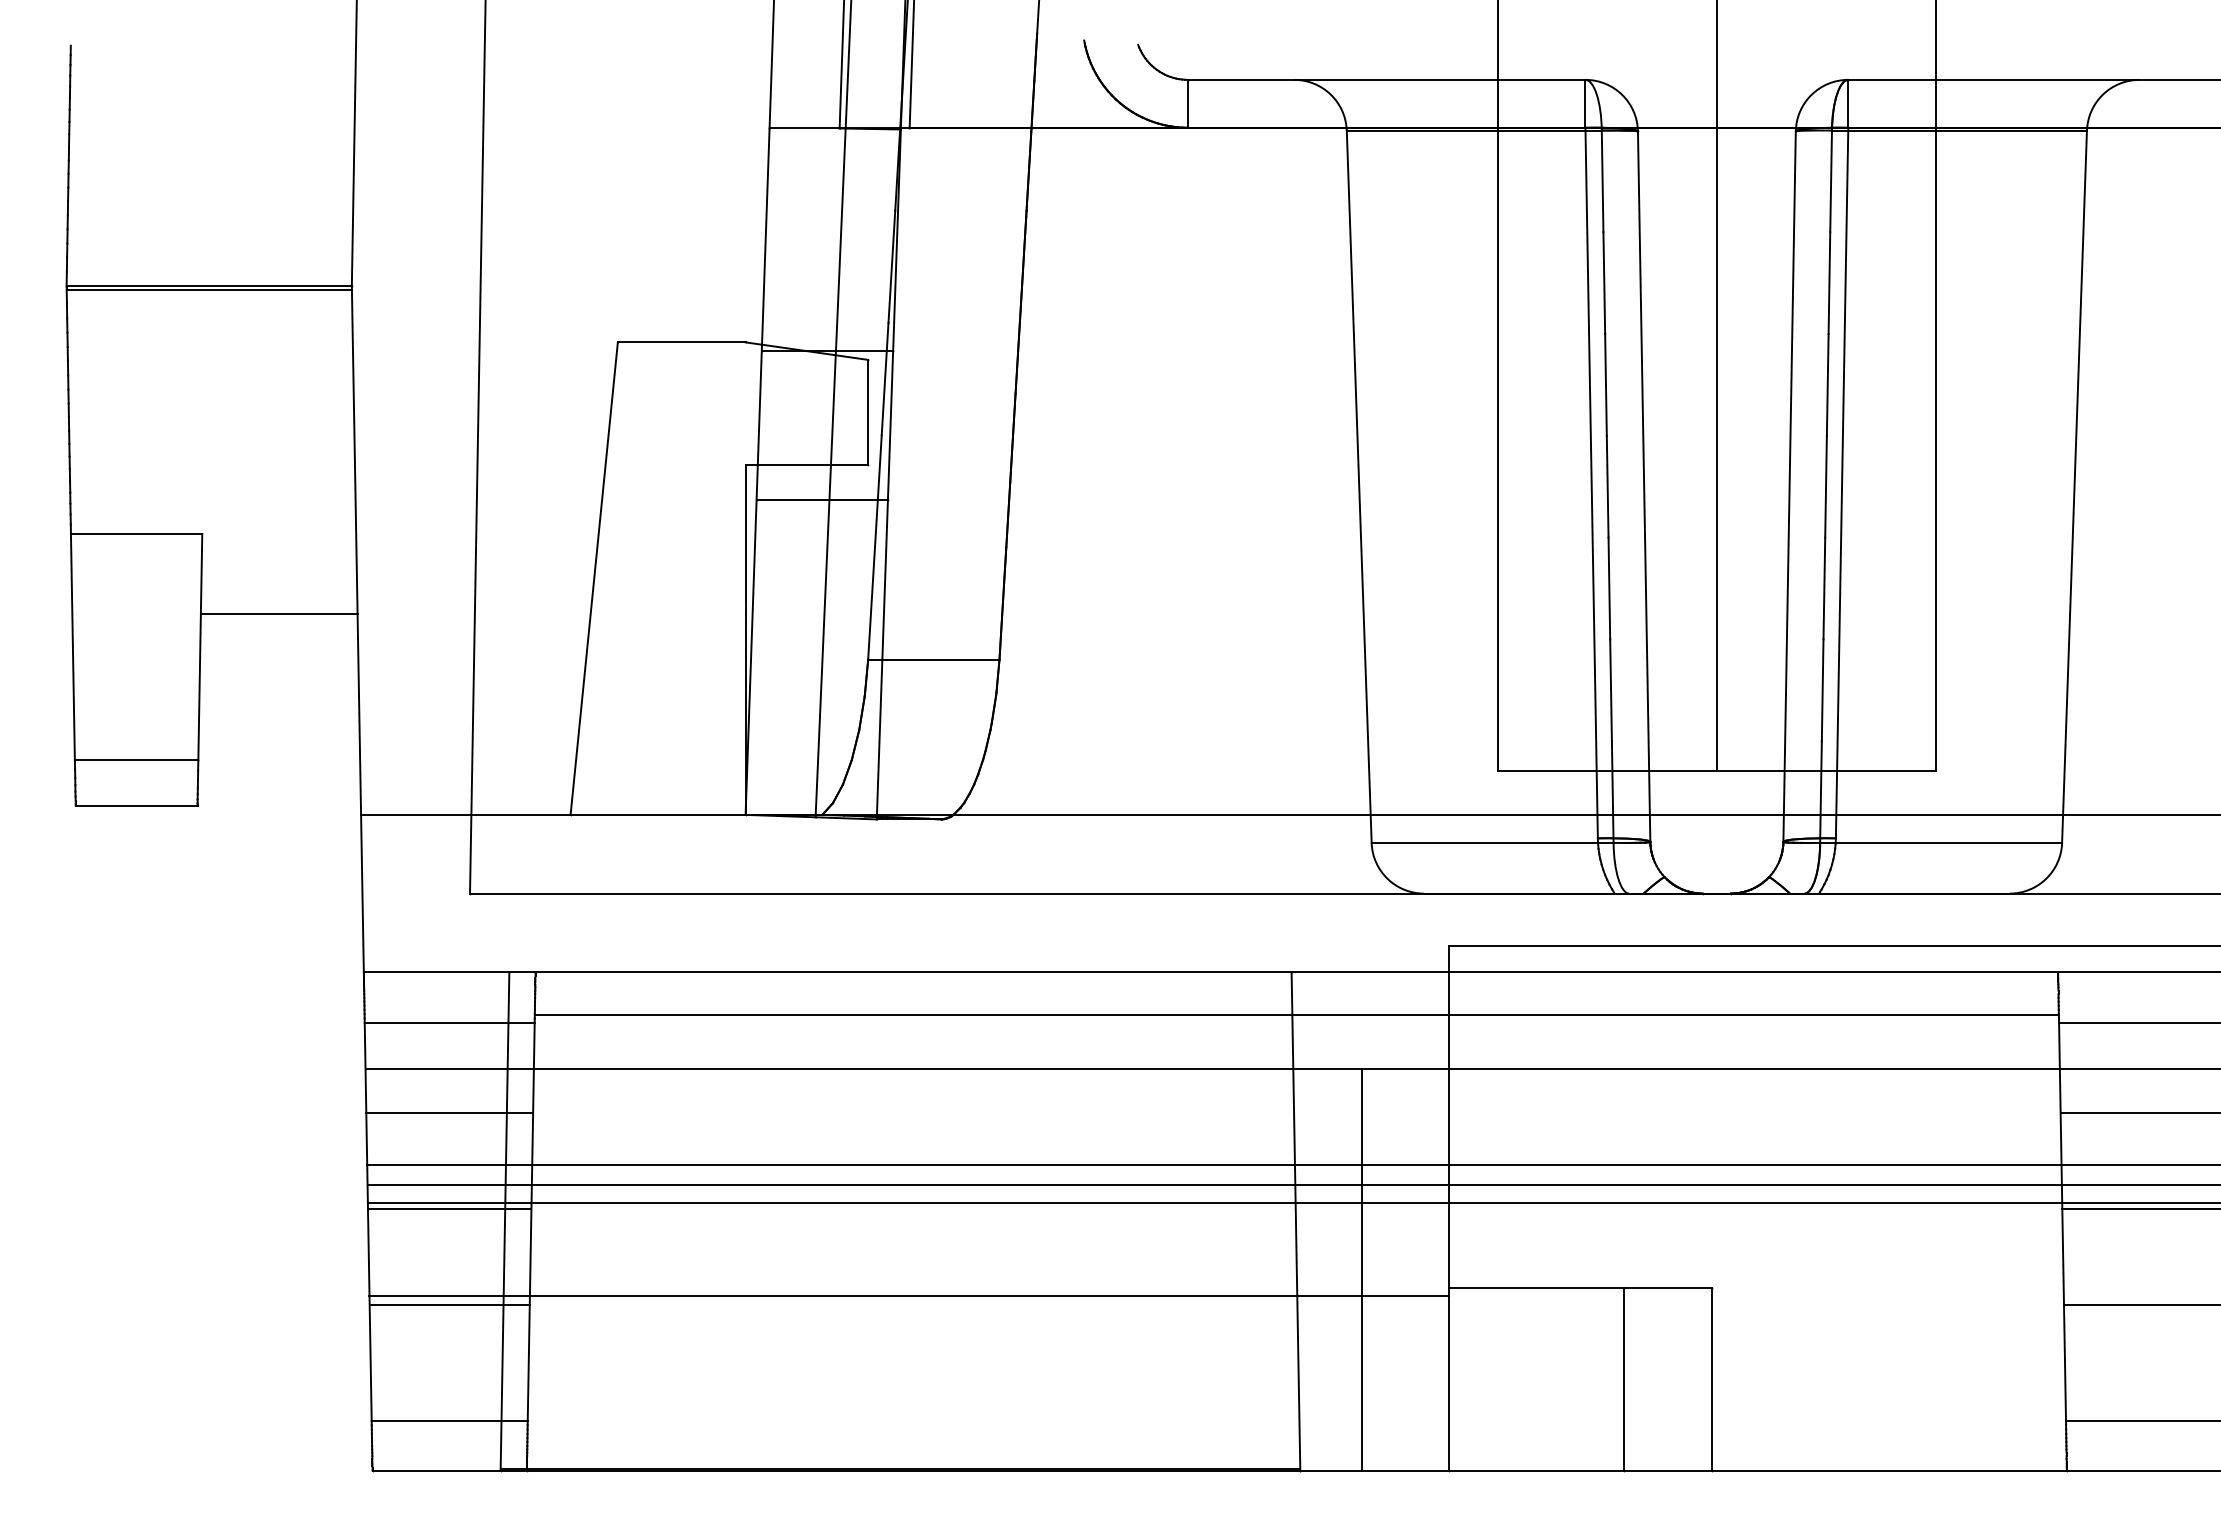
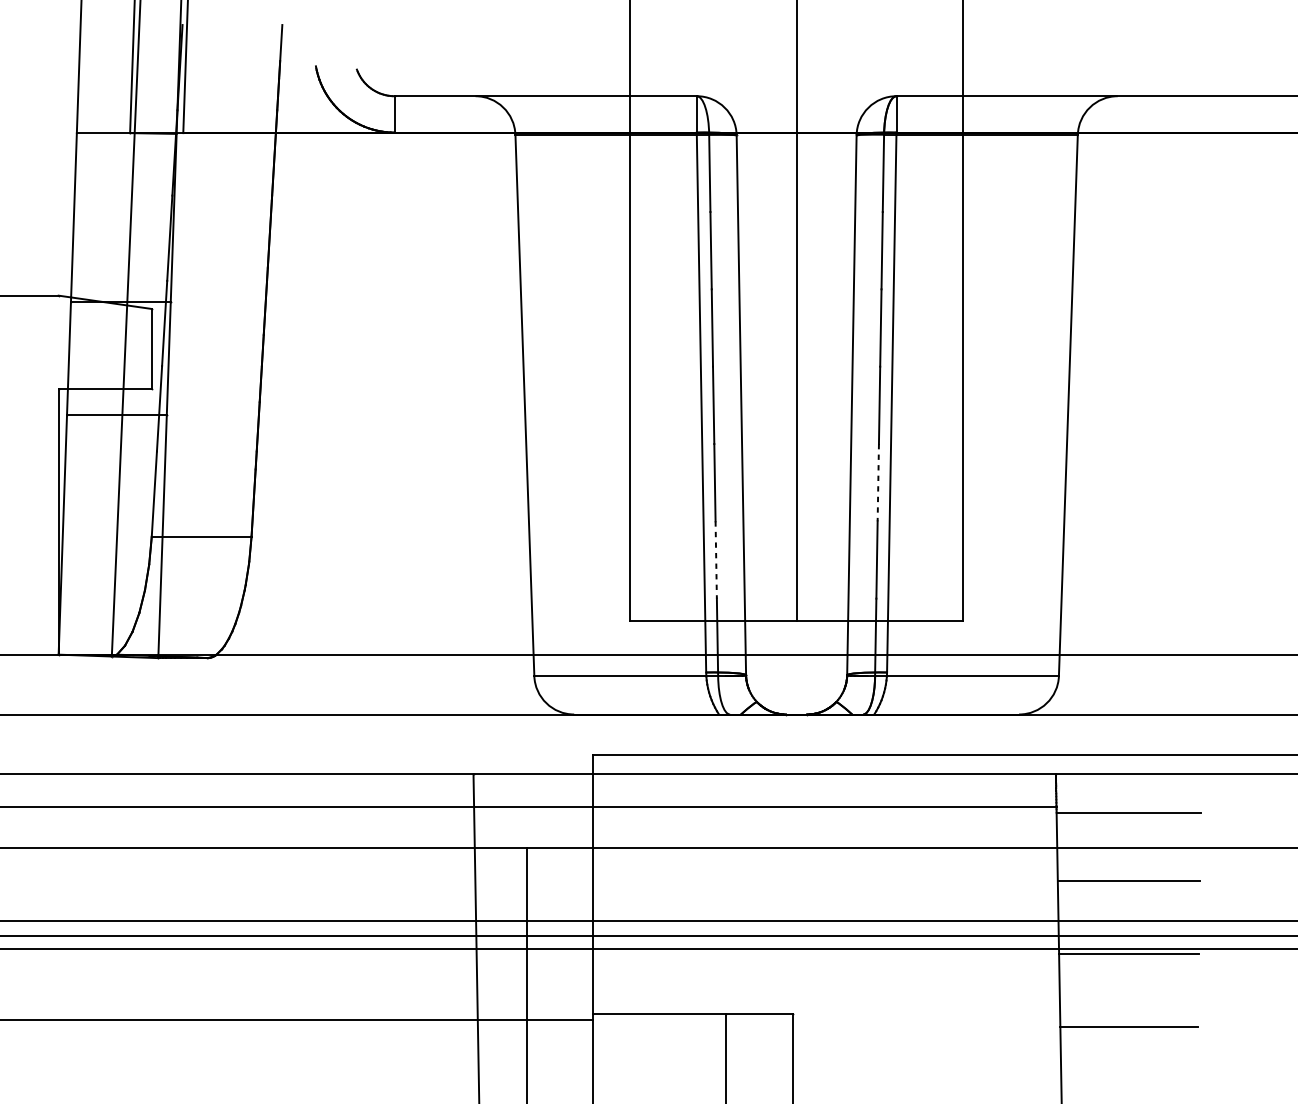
line: (1824, 588) -> (878, 482), solid -> dashed
line: (1611, 690) -> (716, 560), solid -> dashed

